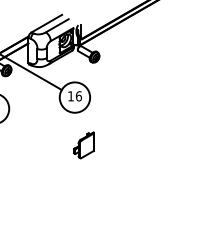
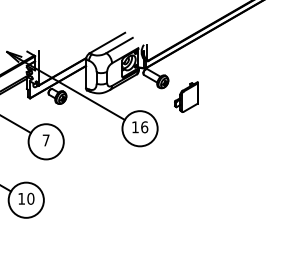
part: (83, 144) -> (186, 96), moved

